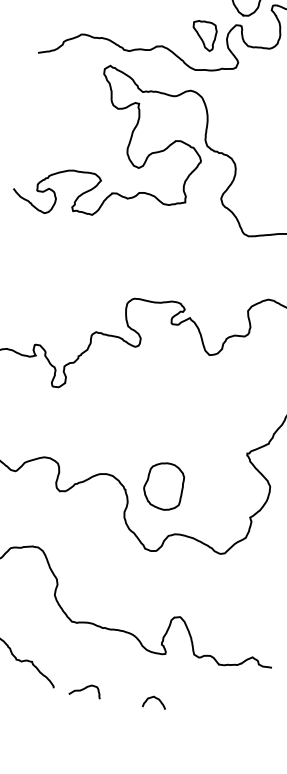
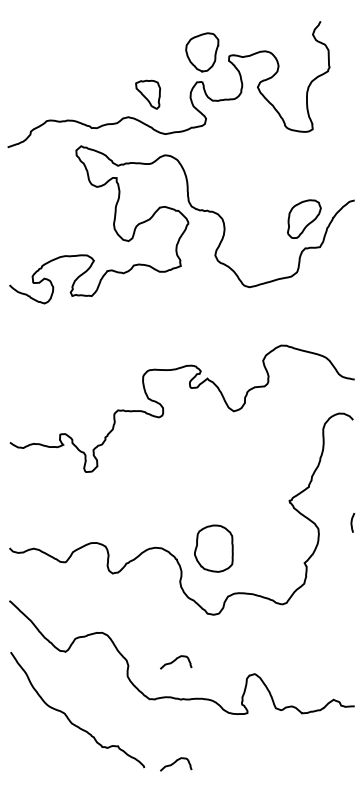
part: (204, 35) -> (148, 94), moved
curve: (104, 589) -> (175, 661), added
curve: (156, 699) -> (247, 759), removed

